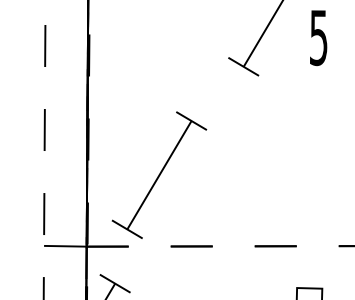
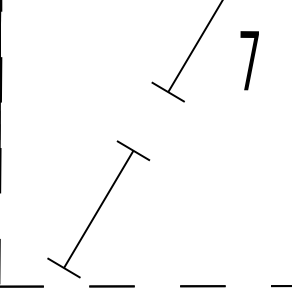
text: (318, 38) -> (249, 61), 5 -> 7
part: (159, 174) -> (98, 208), moved

